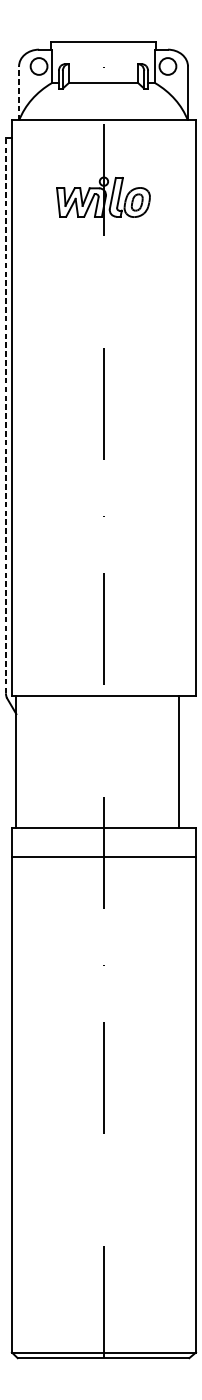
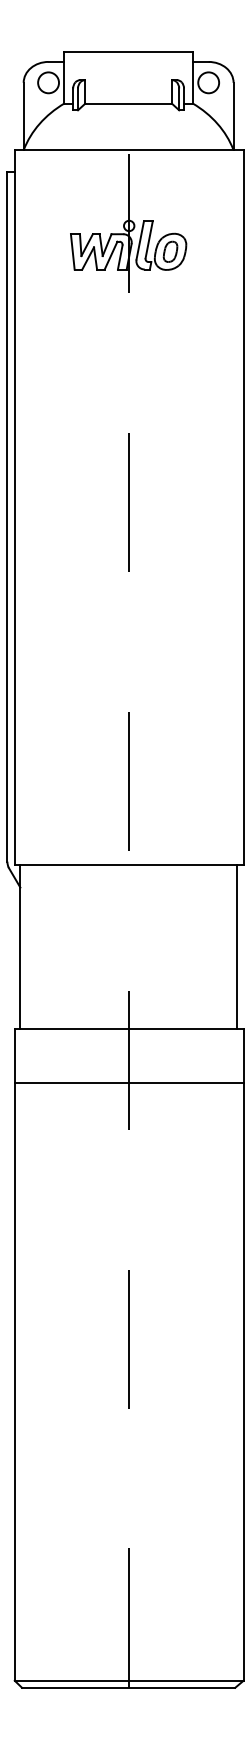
line: (18, 92) -> (23, 115), dashed -> solid
line: (6, 415) -> (7, 516), dashed -> solid
line: (179, 761) -> (236, 946), moved
line: (103, 857) -> (128, 1083), moved

